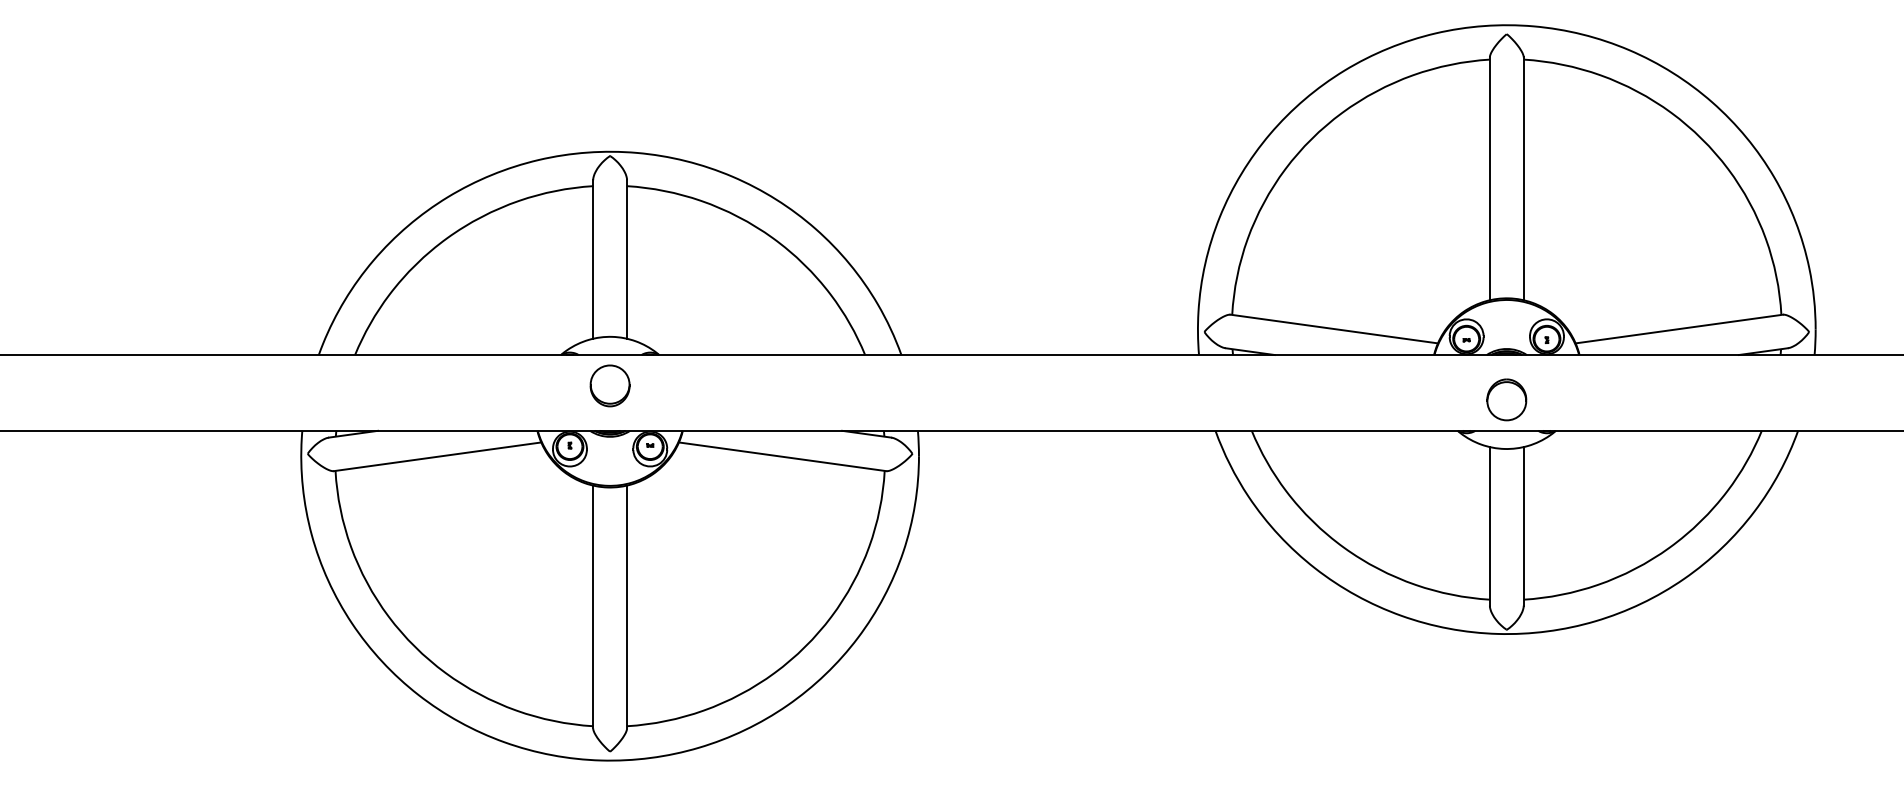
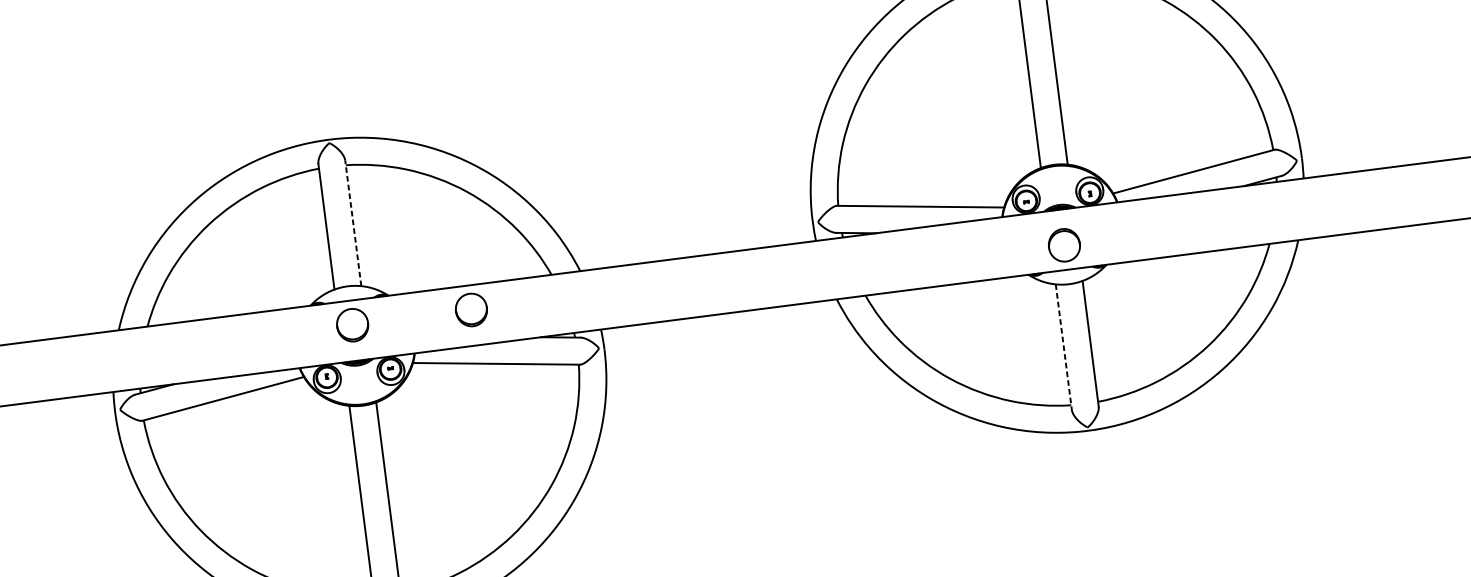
line: (627, 258) -> (353, 222), solid -> dashed
part: (759, 385) -> (470, 309), added
line: (1489, 526) -> (1063, 347), solid -> dashed

